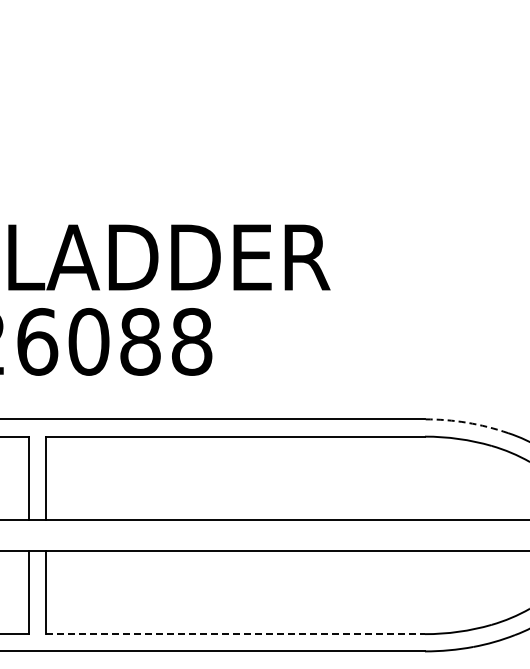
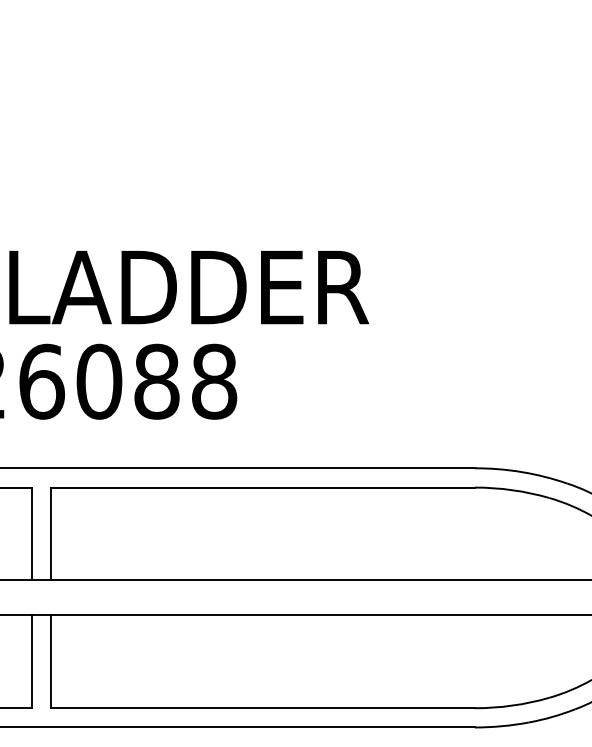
arc: (467, 422) -> (522, 471), dashed -> solid
line: (235, 634) -> (263, 708), dashed -> solid

